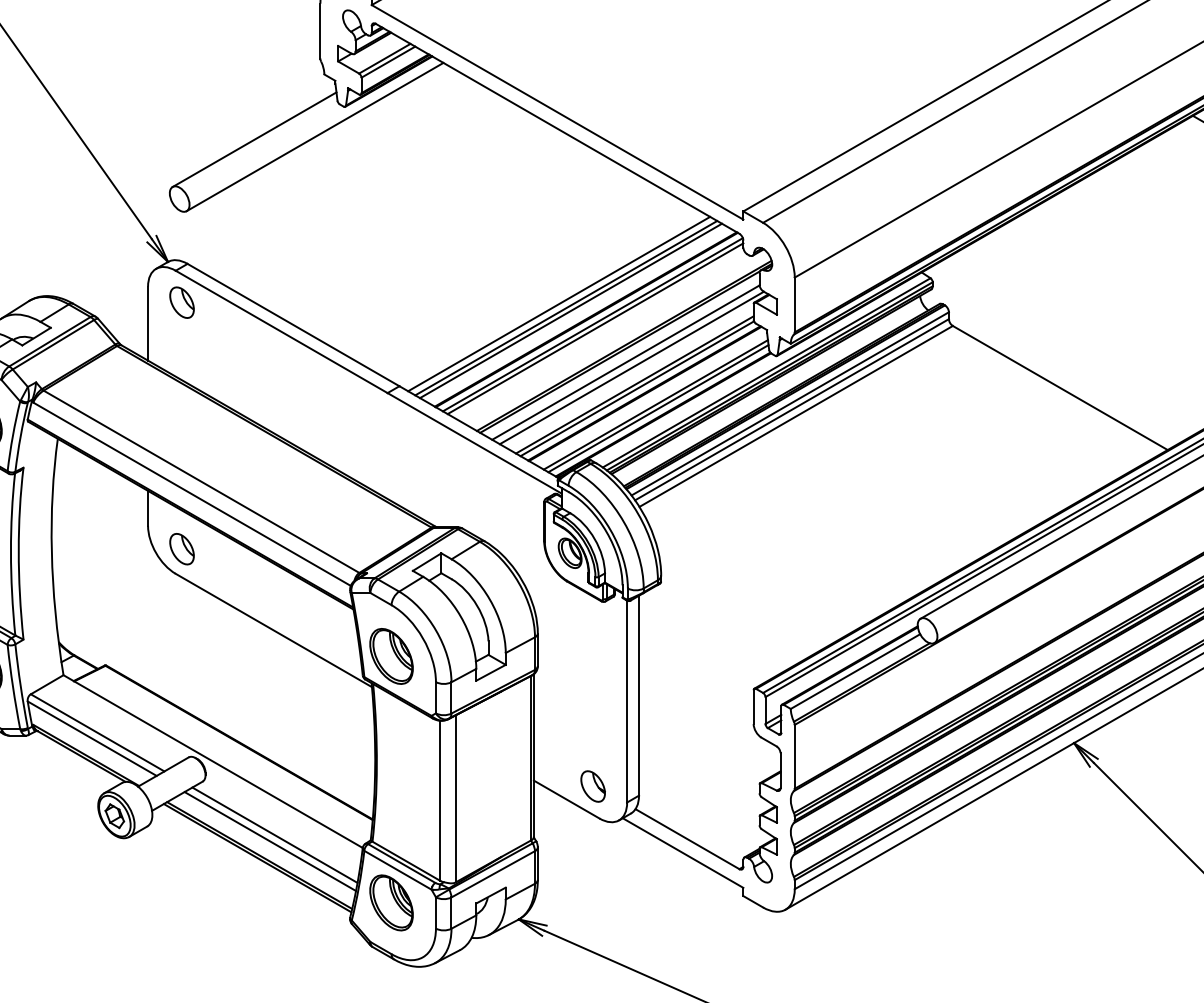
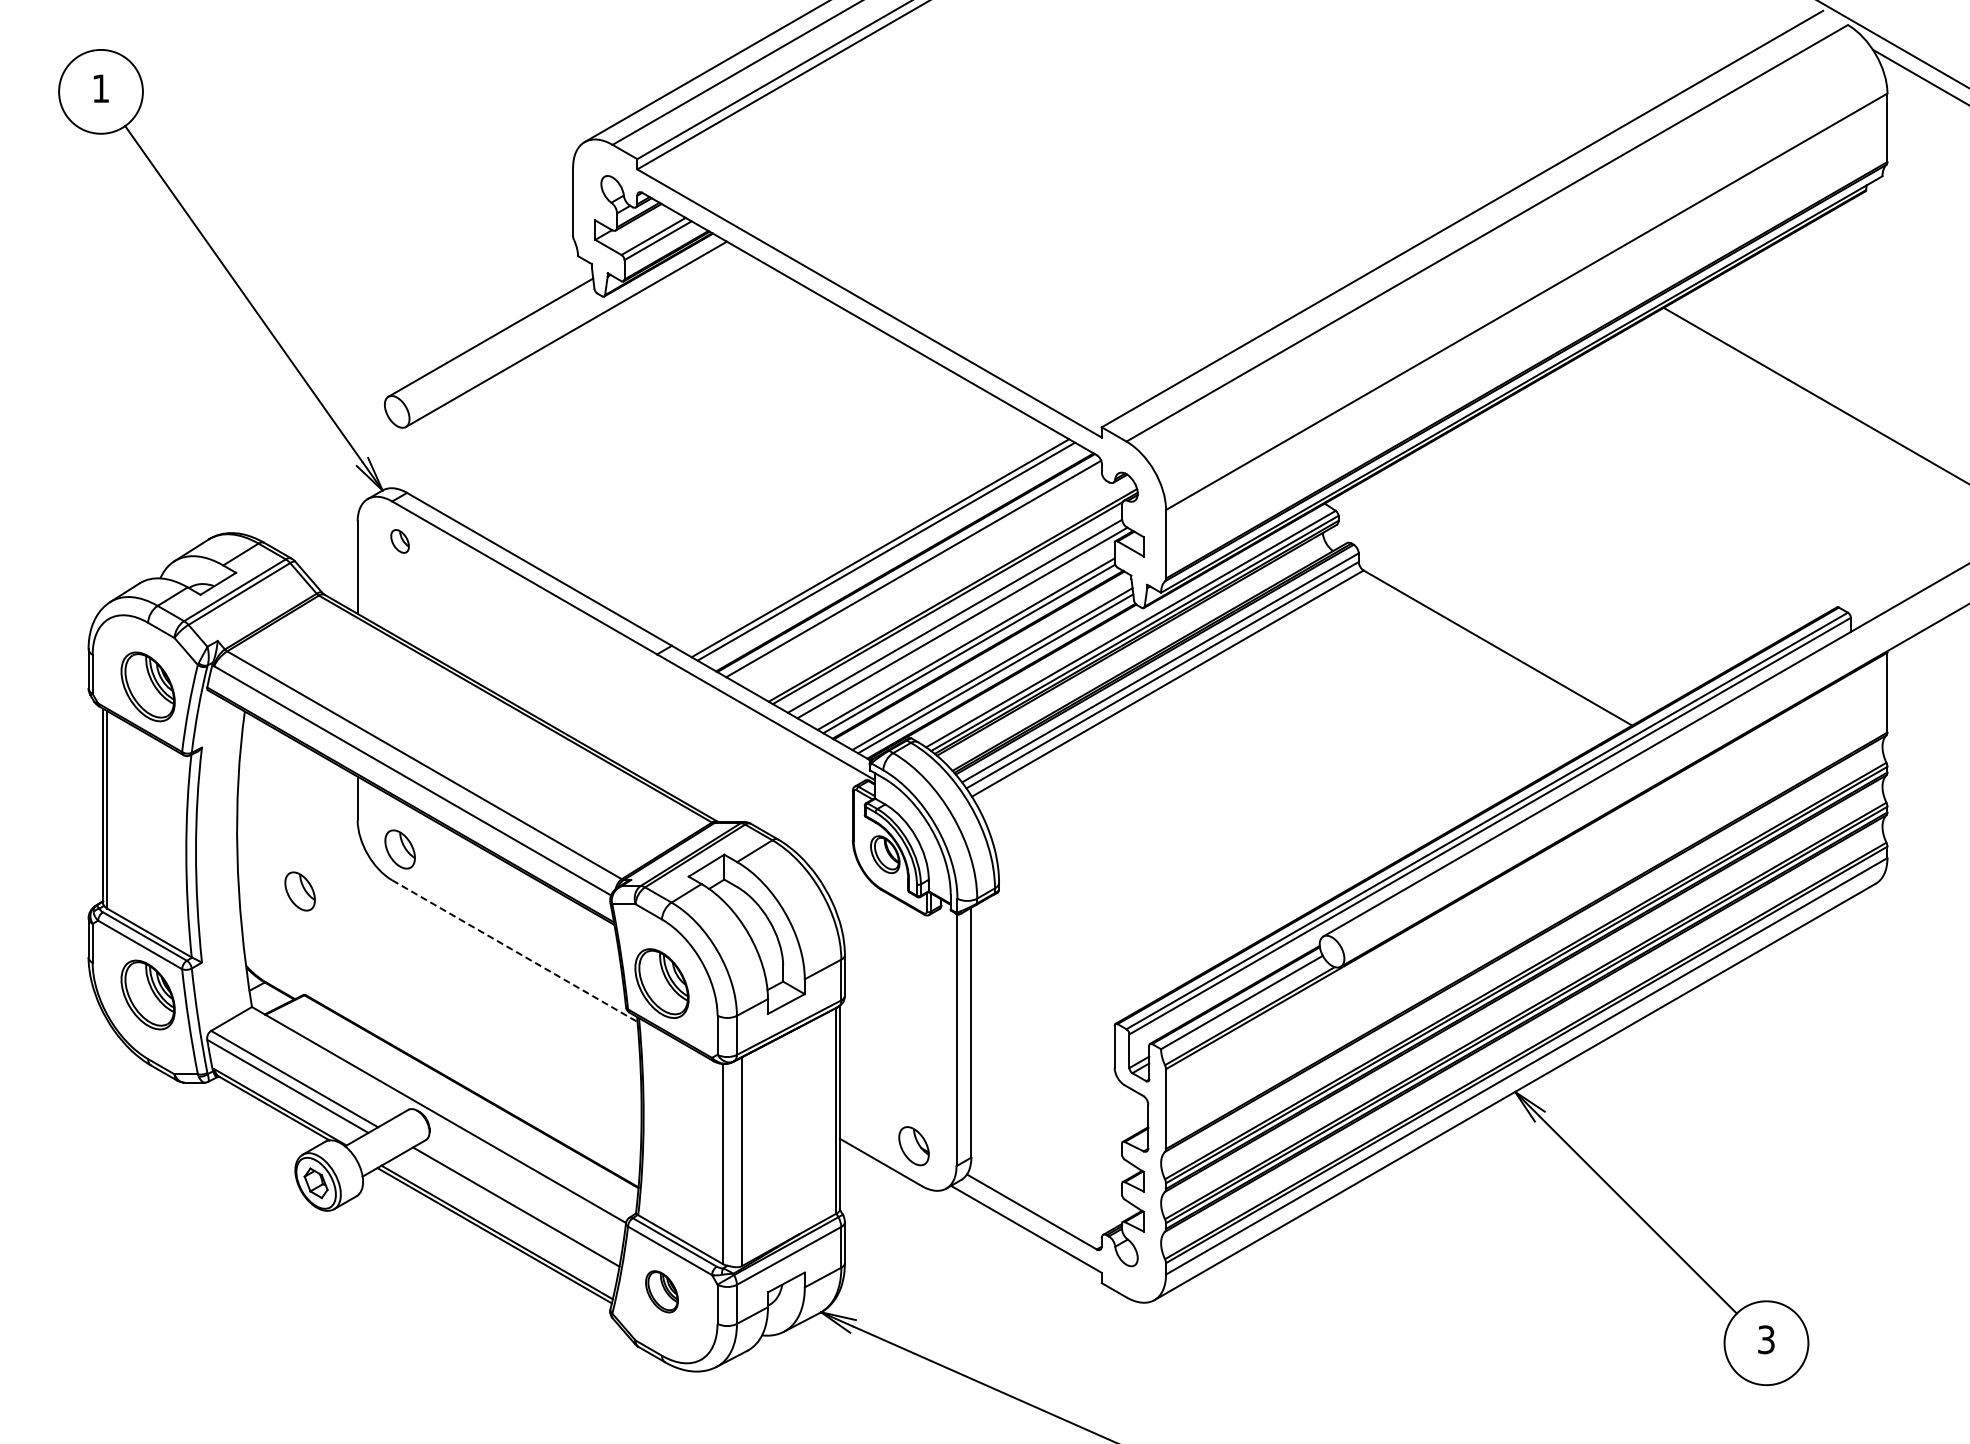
part: (181, 302) -> (399, 541), size x0.6
line: (559, 304) -> (871, 543), removed
line: (595, 328) -> (916, 573), removed
part: (101, 582) -> (299, 891), added
line: (273, 630) -> (514, 951), solid -> dashed
line: (270, 841) -> (510, 1214), removed
part: (391, 902) -> (661, 1291), size x0.6

